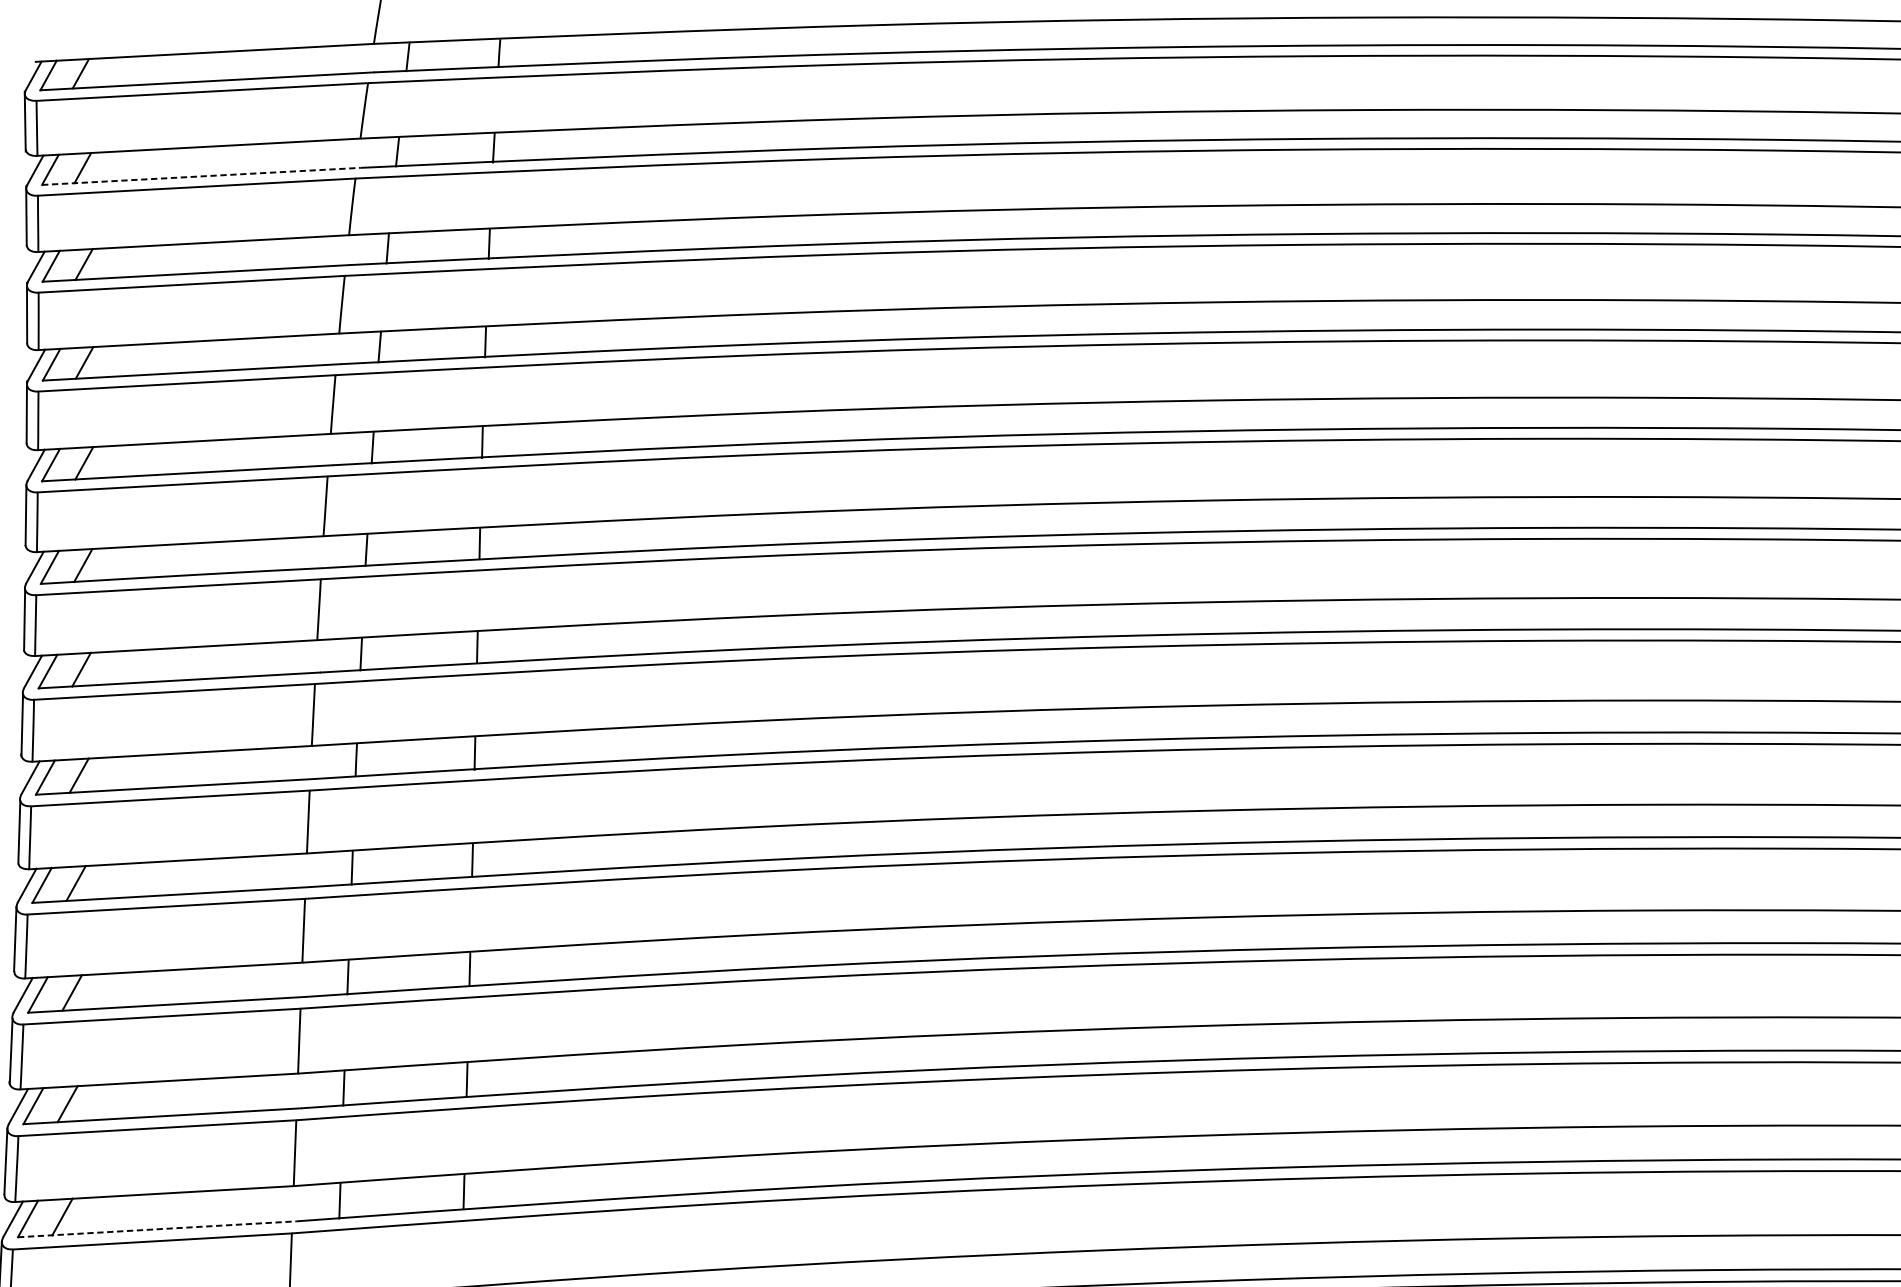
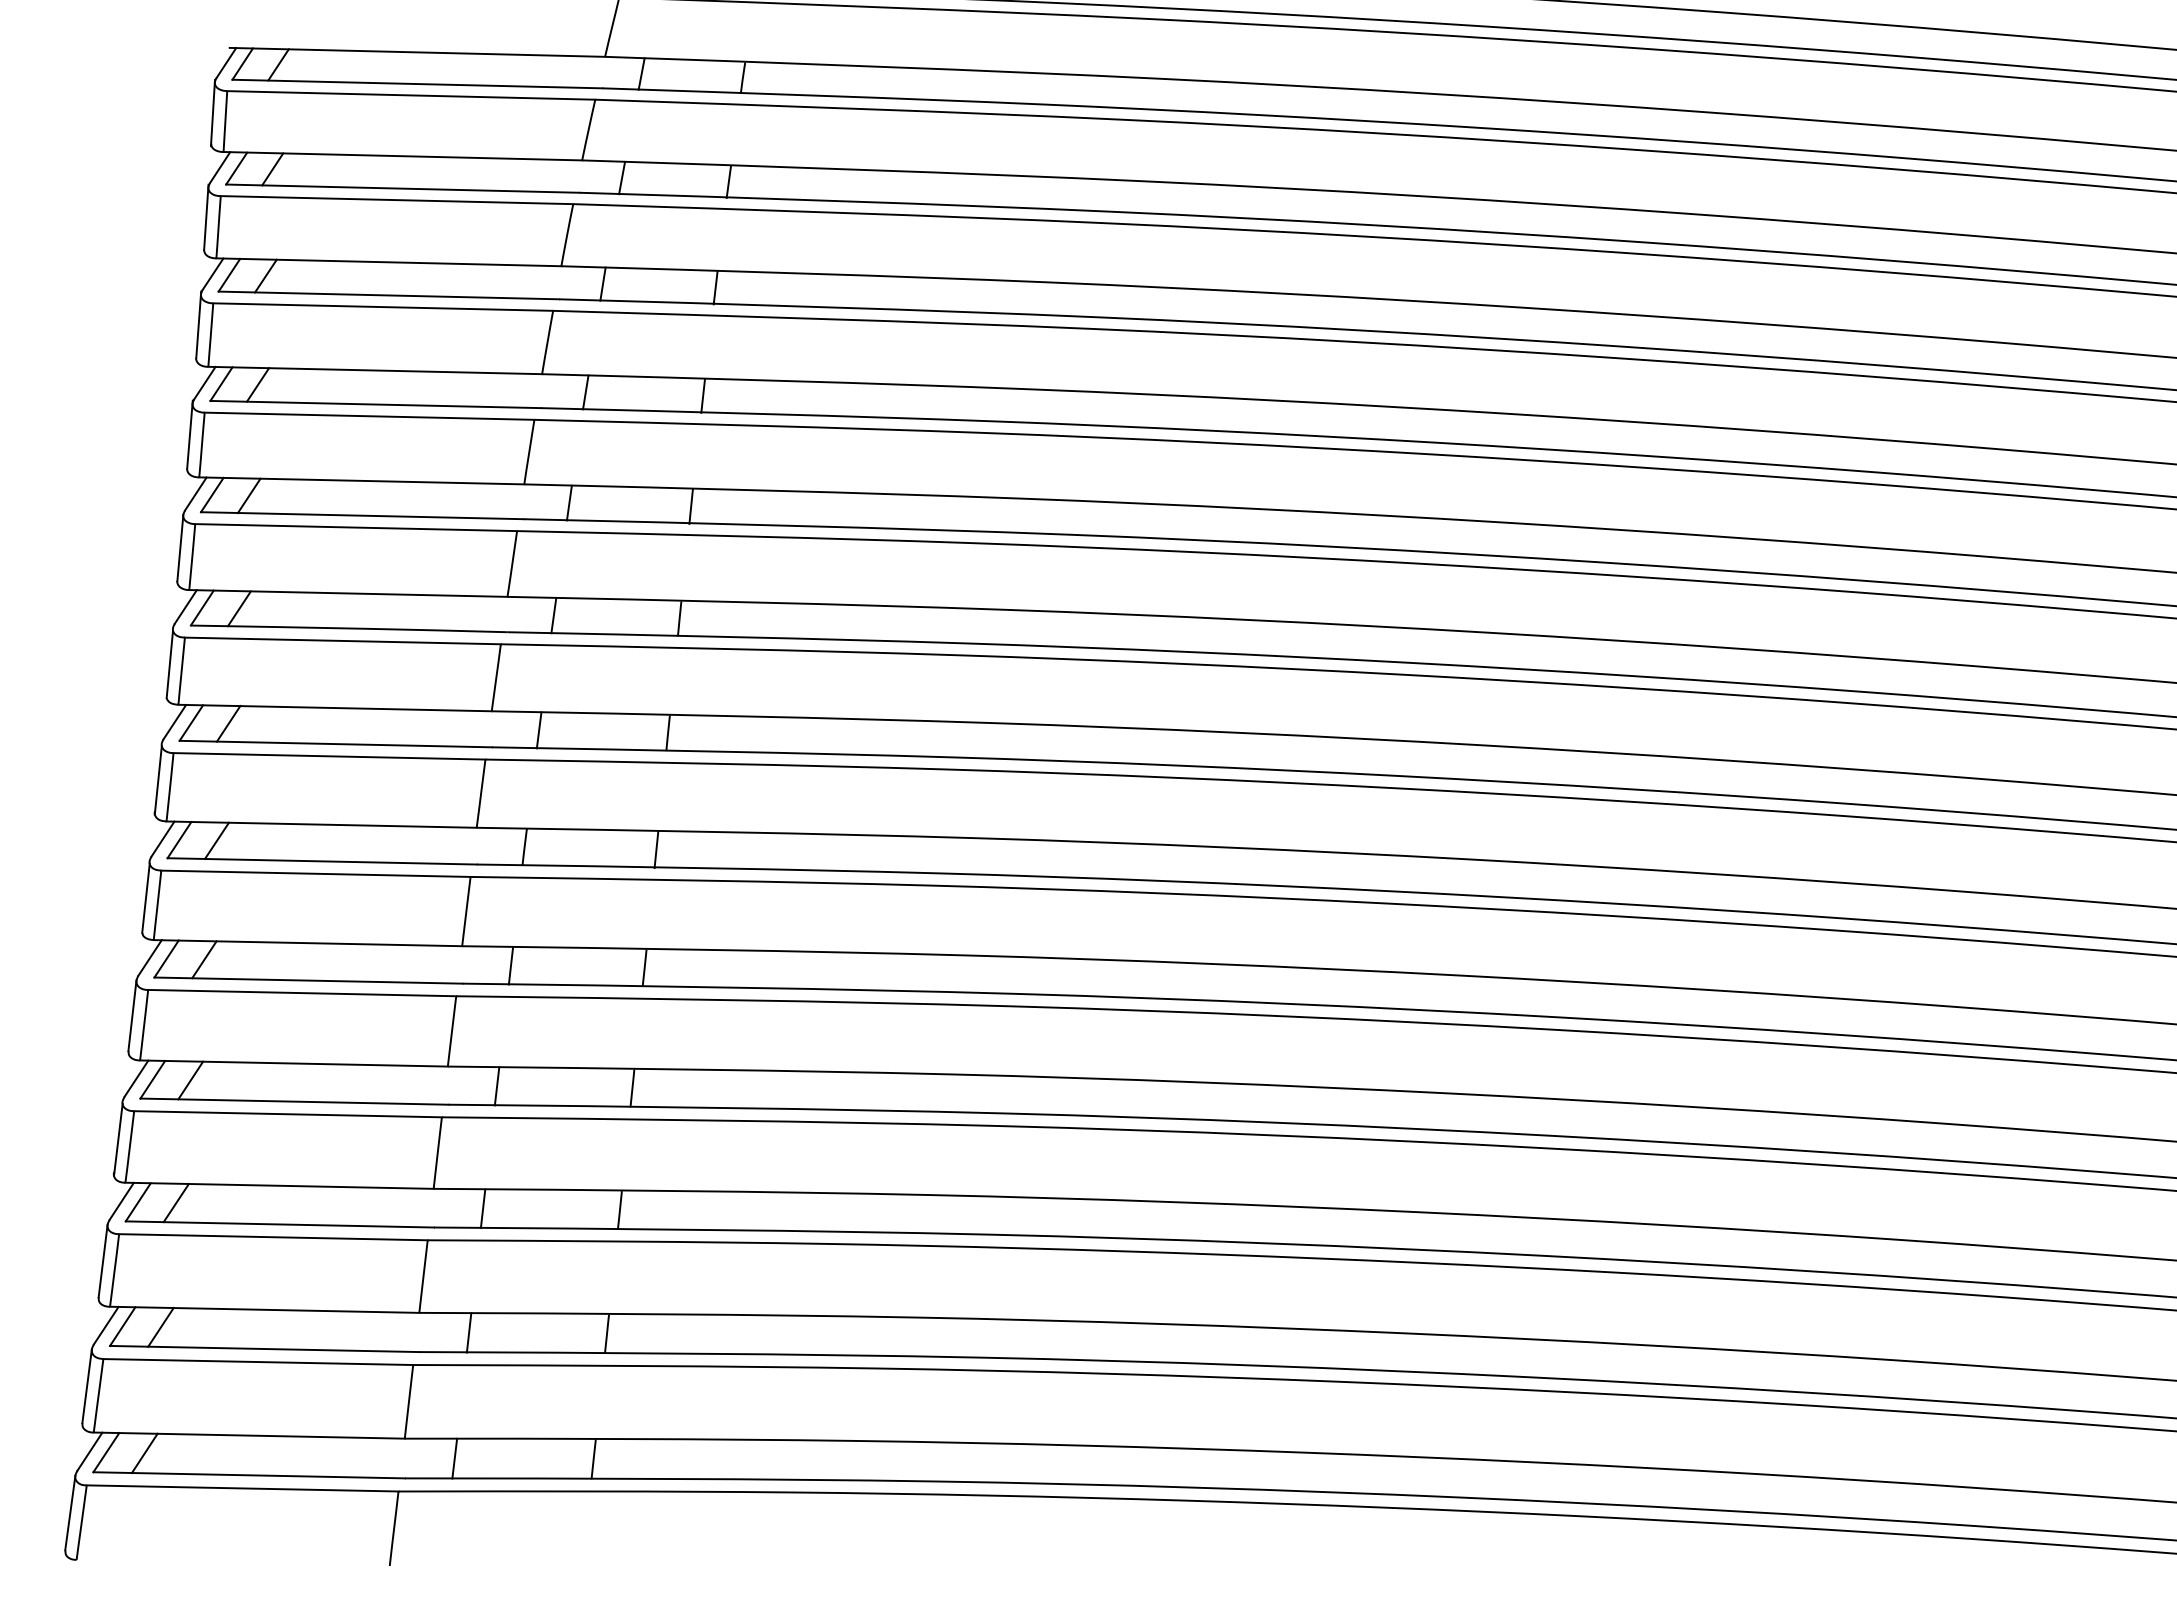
line: (200, 176) -> (402, 188), dashed -> solid
line: (157, 1229) -> (264, 1349), dashed -> solid

